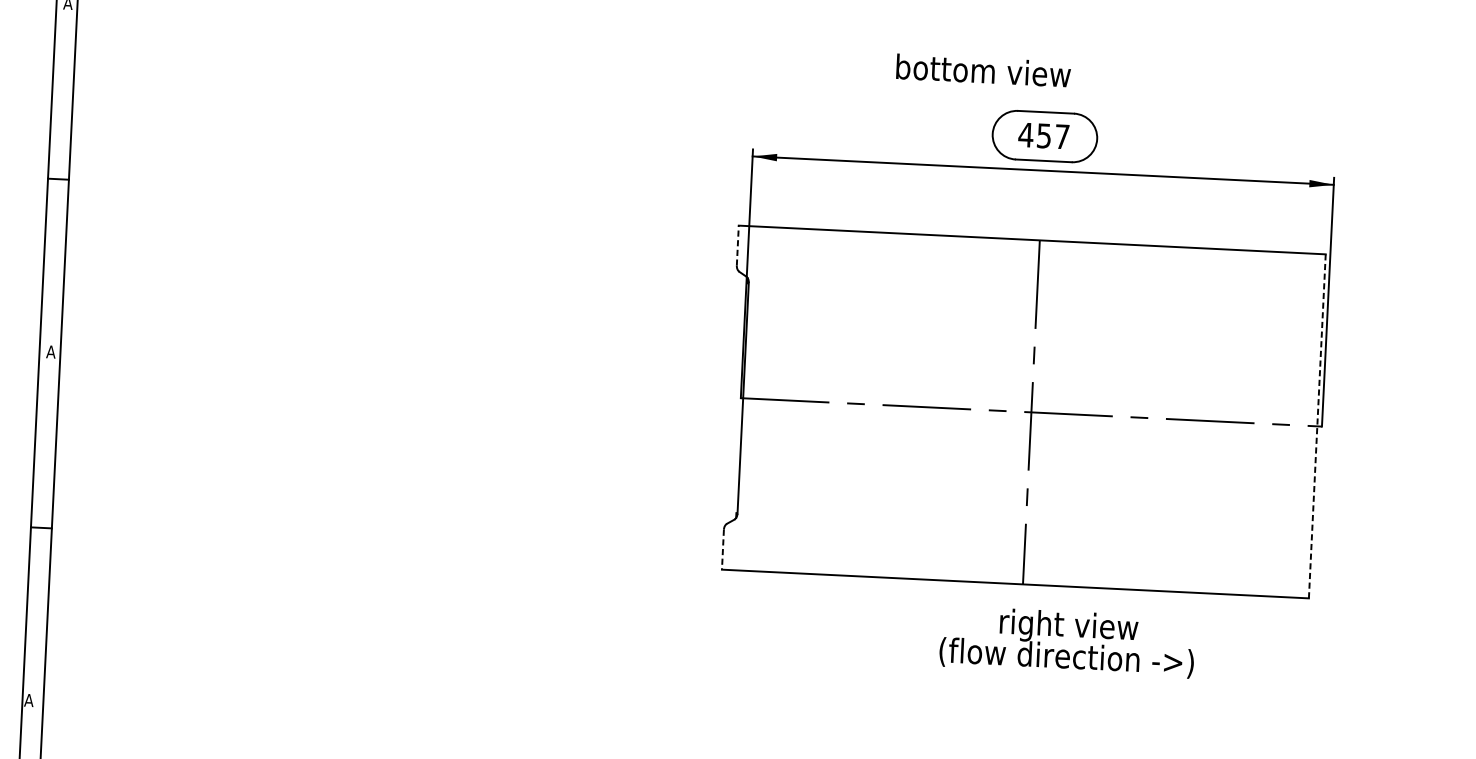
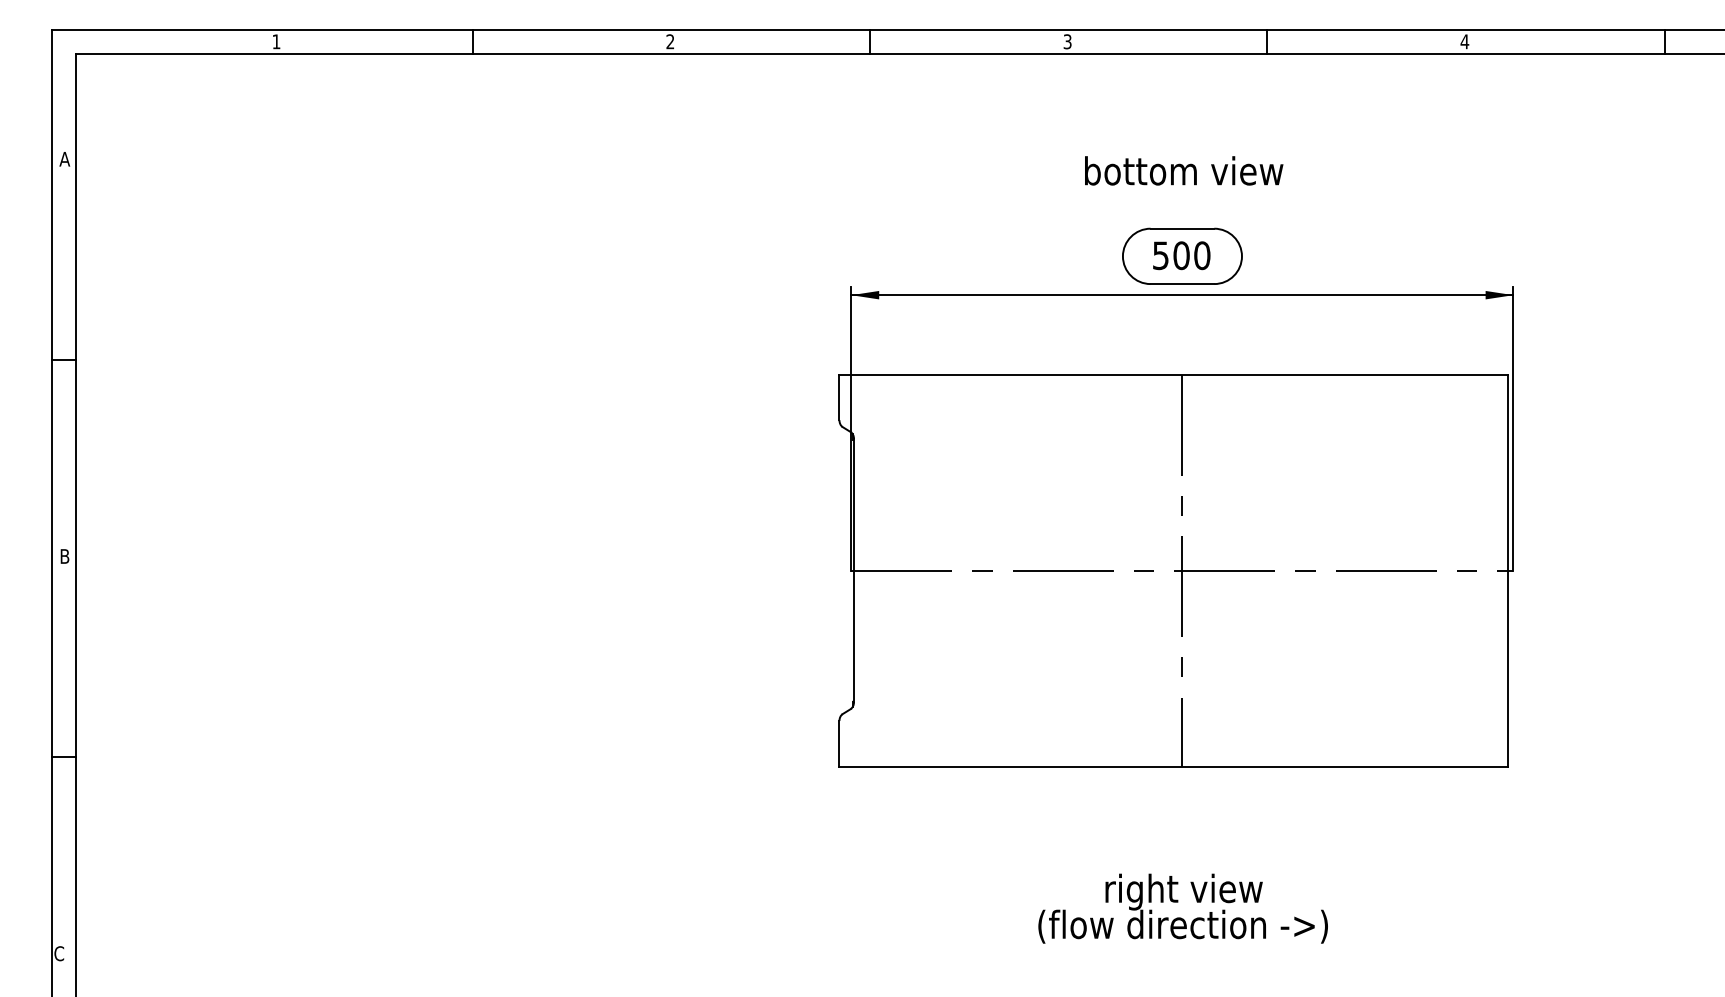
text: (983, 70) -> (1184, 170), moved
text: (1044, 135) -> (1181, 255), 457 -> 500
line: (737, 245) -> (839, 397), dashed -> solid
text: (50, 352) -> (64, 556), A -> B
line: (1317, 426) -> (1508, 570), dashed -> solid
line: (723, 549) -> (839, 743), dashed -> solid
text: (1066, 641) -> (1182, 908), moved
text: (28, 700) -> (58, 953), A -> C

